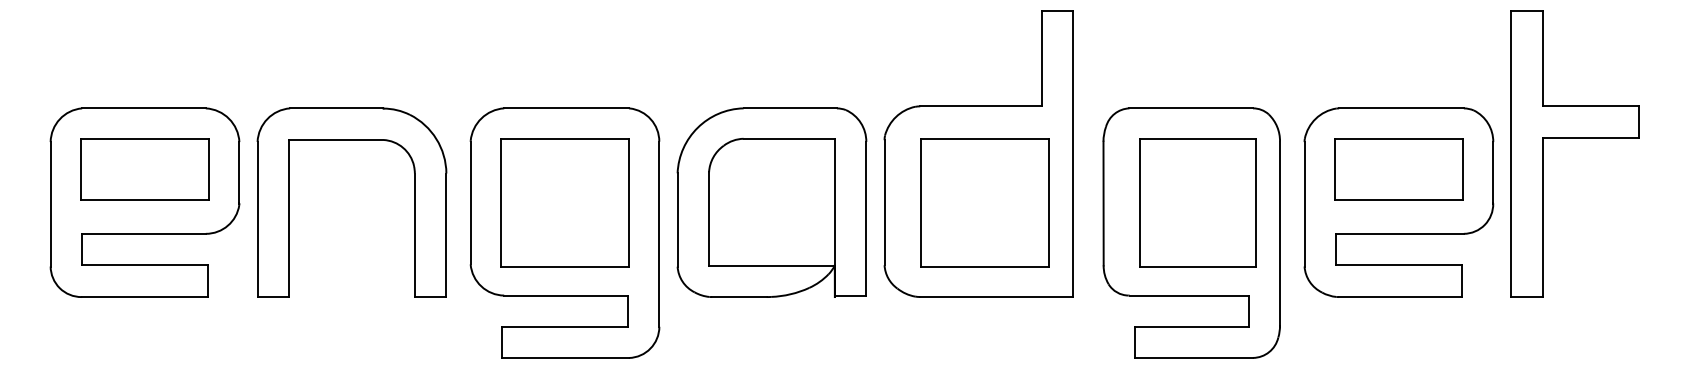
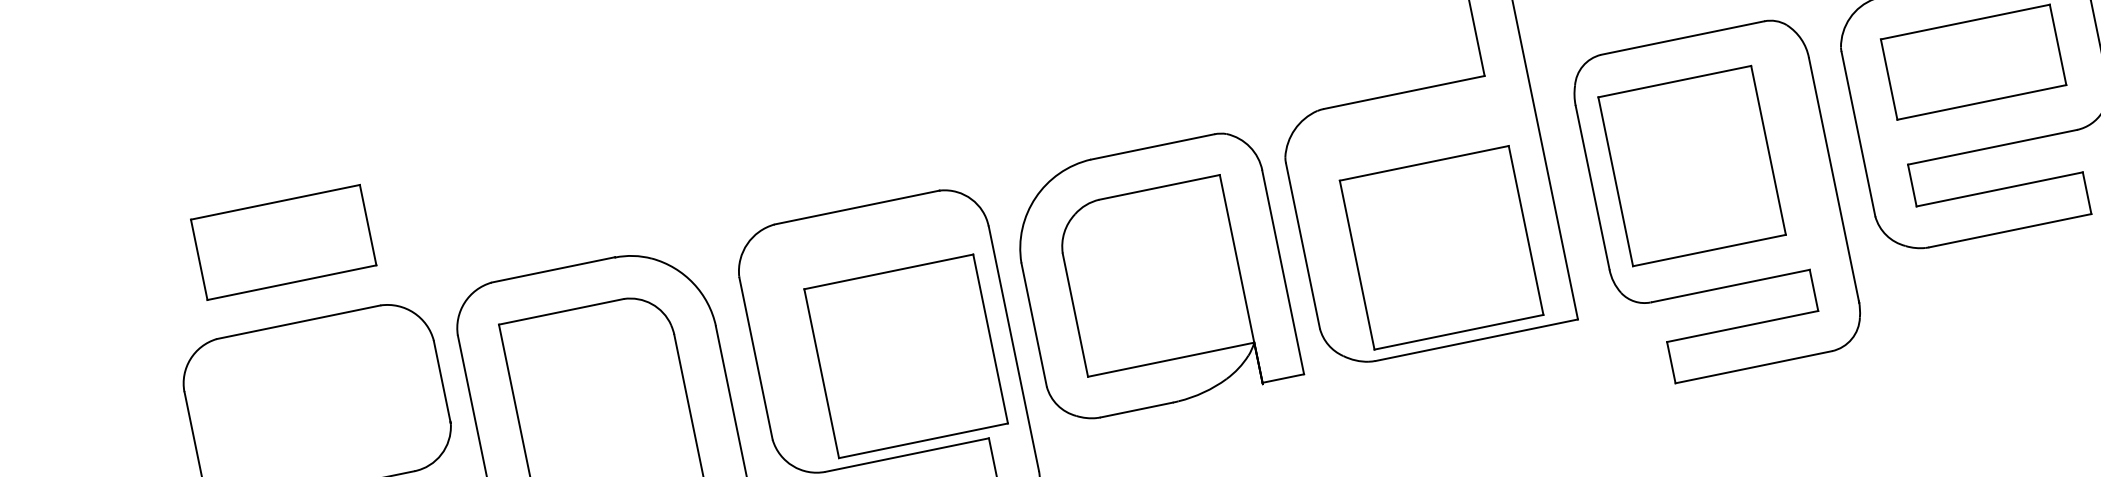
part: (144, 169) -> (283, 242), moved
part: (564, 202) -> (905, 356), moved
part: (984, 202) -> (1440, 247), moved
part: (1197, 202) -> (1691, 165), moved

